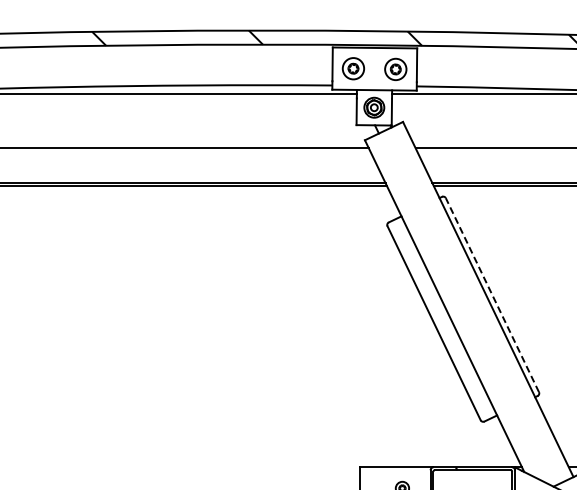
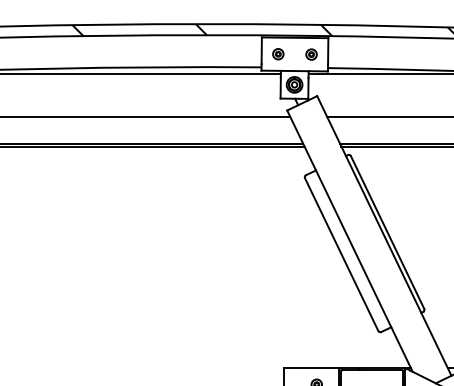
part: (353, 68) -> (278, 53), size x0.62
part: (395, 68) -> (311, 53), size x0.62
line: (492, 295) -> (387, 232), dashed -> solid

